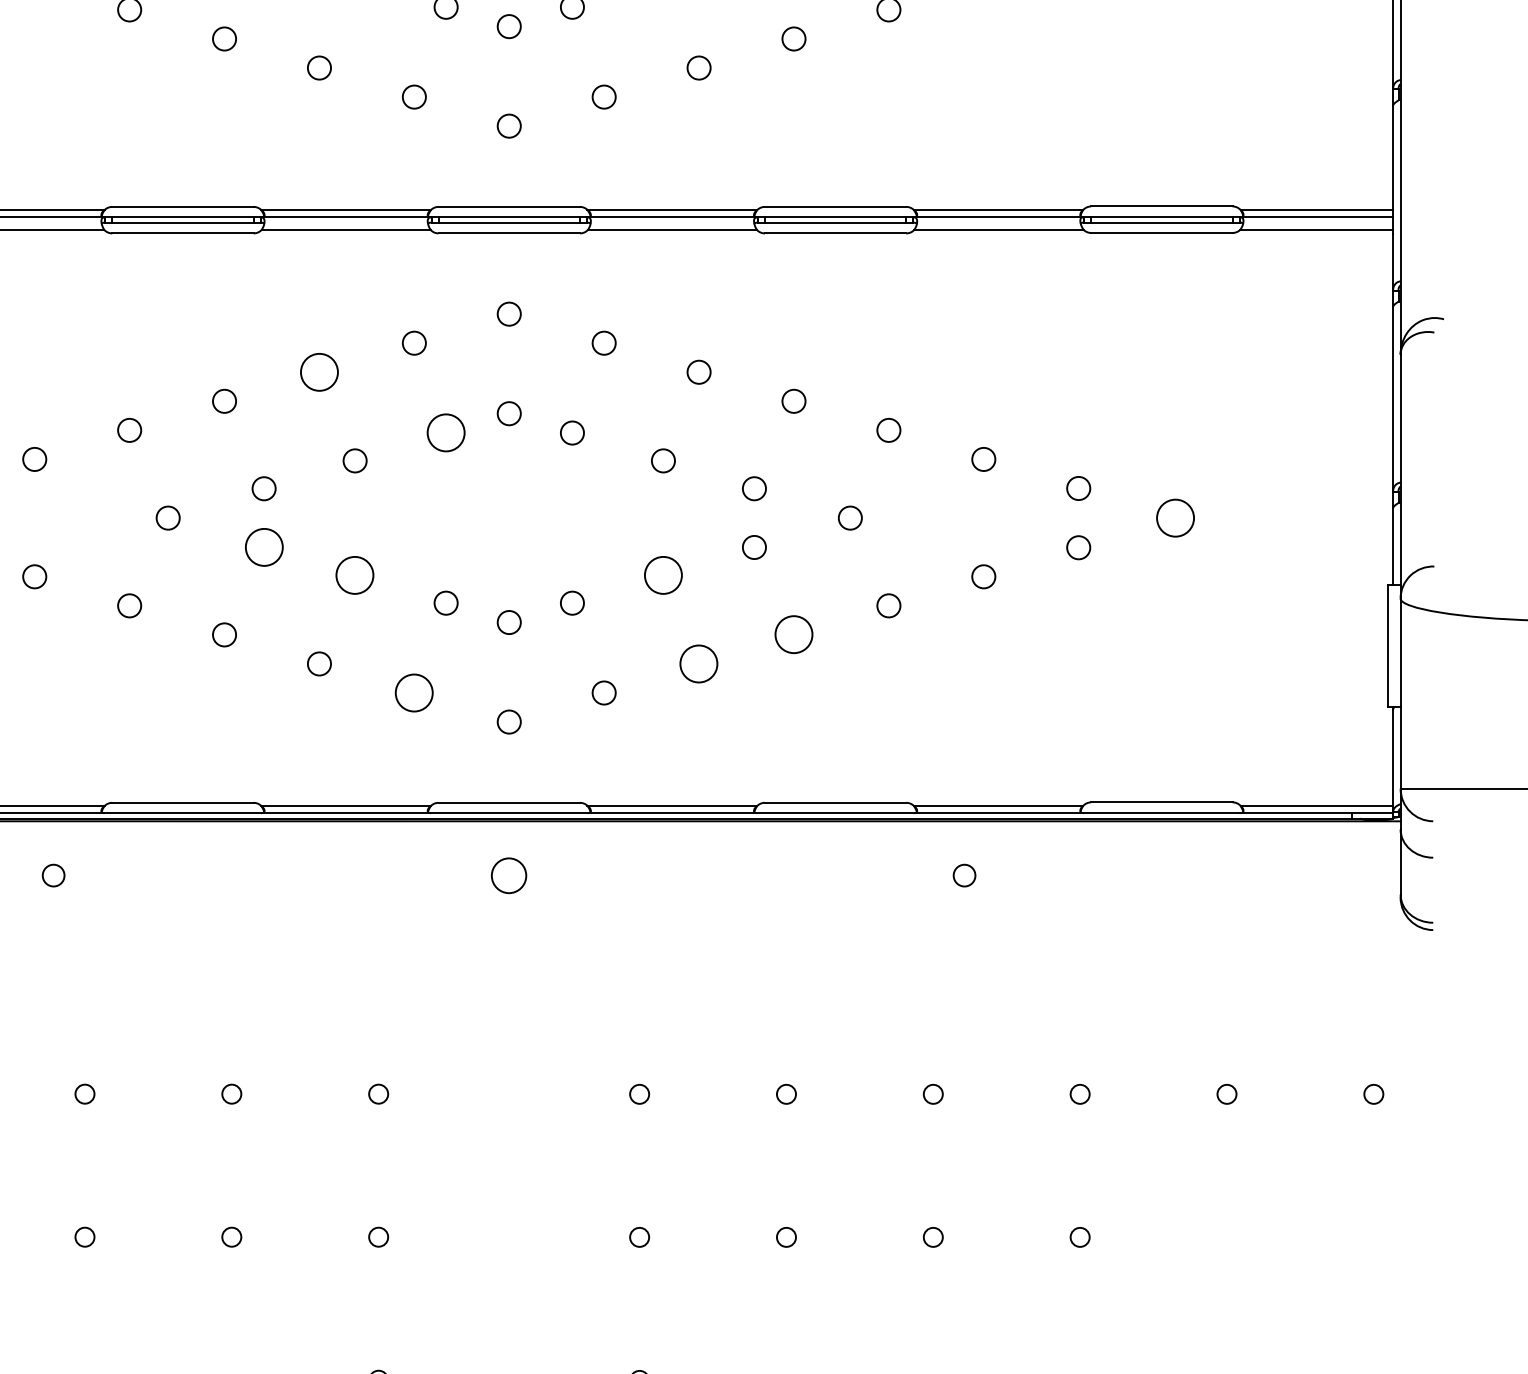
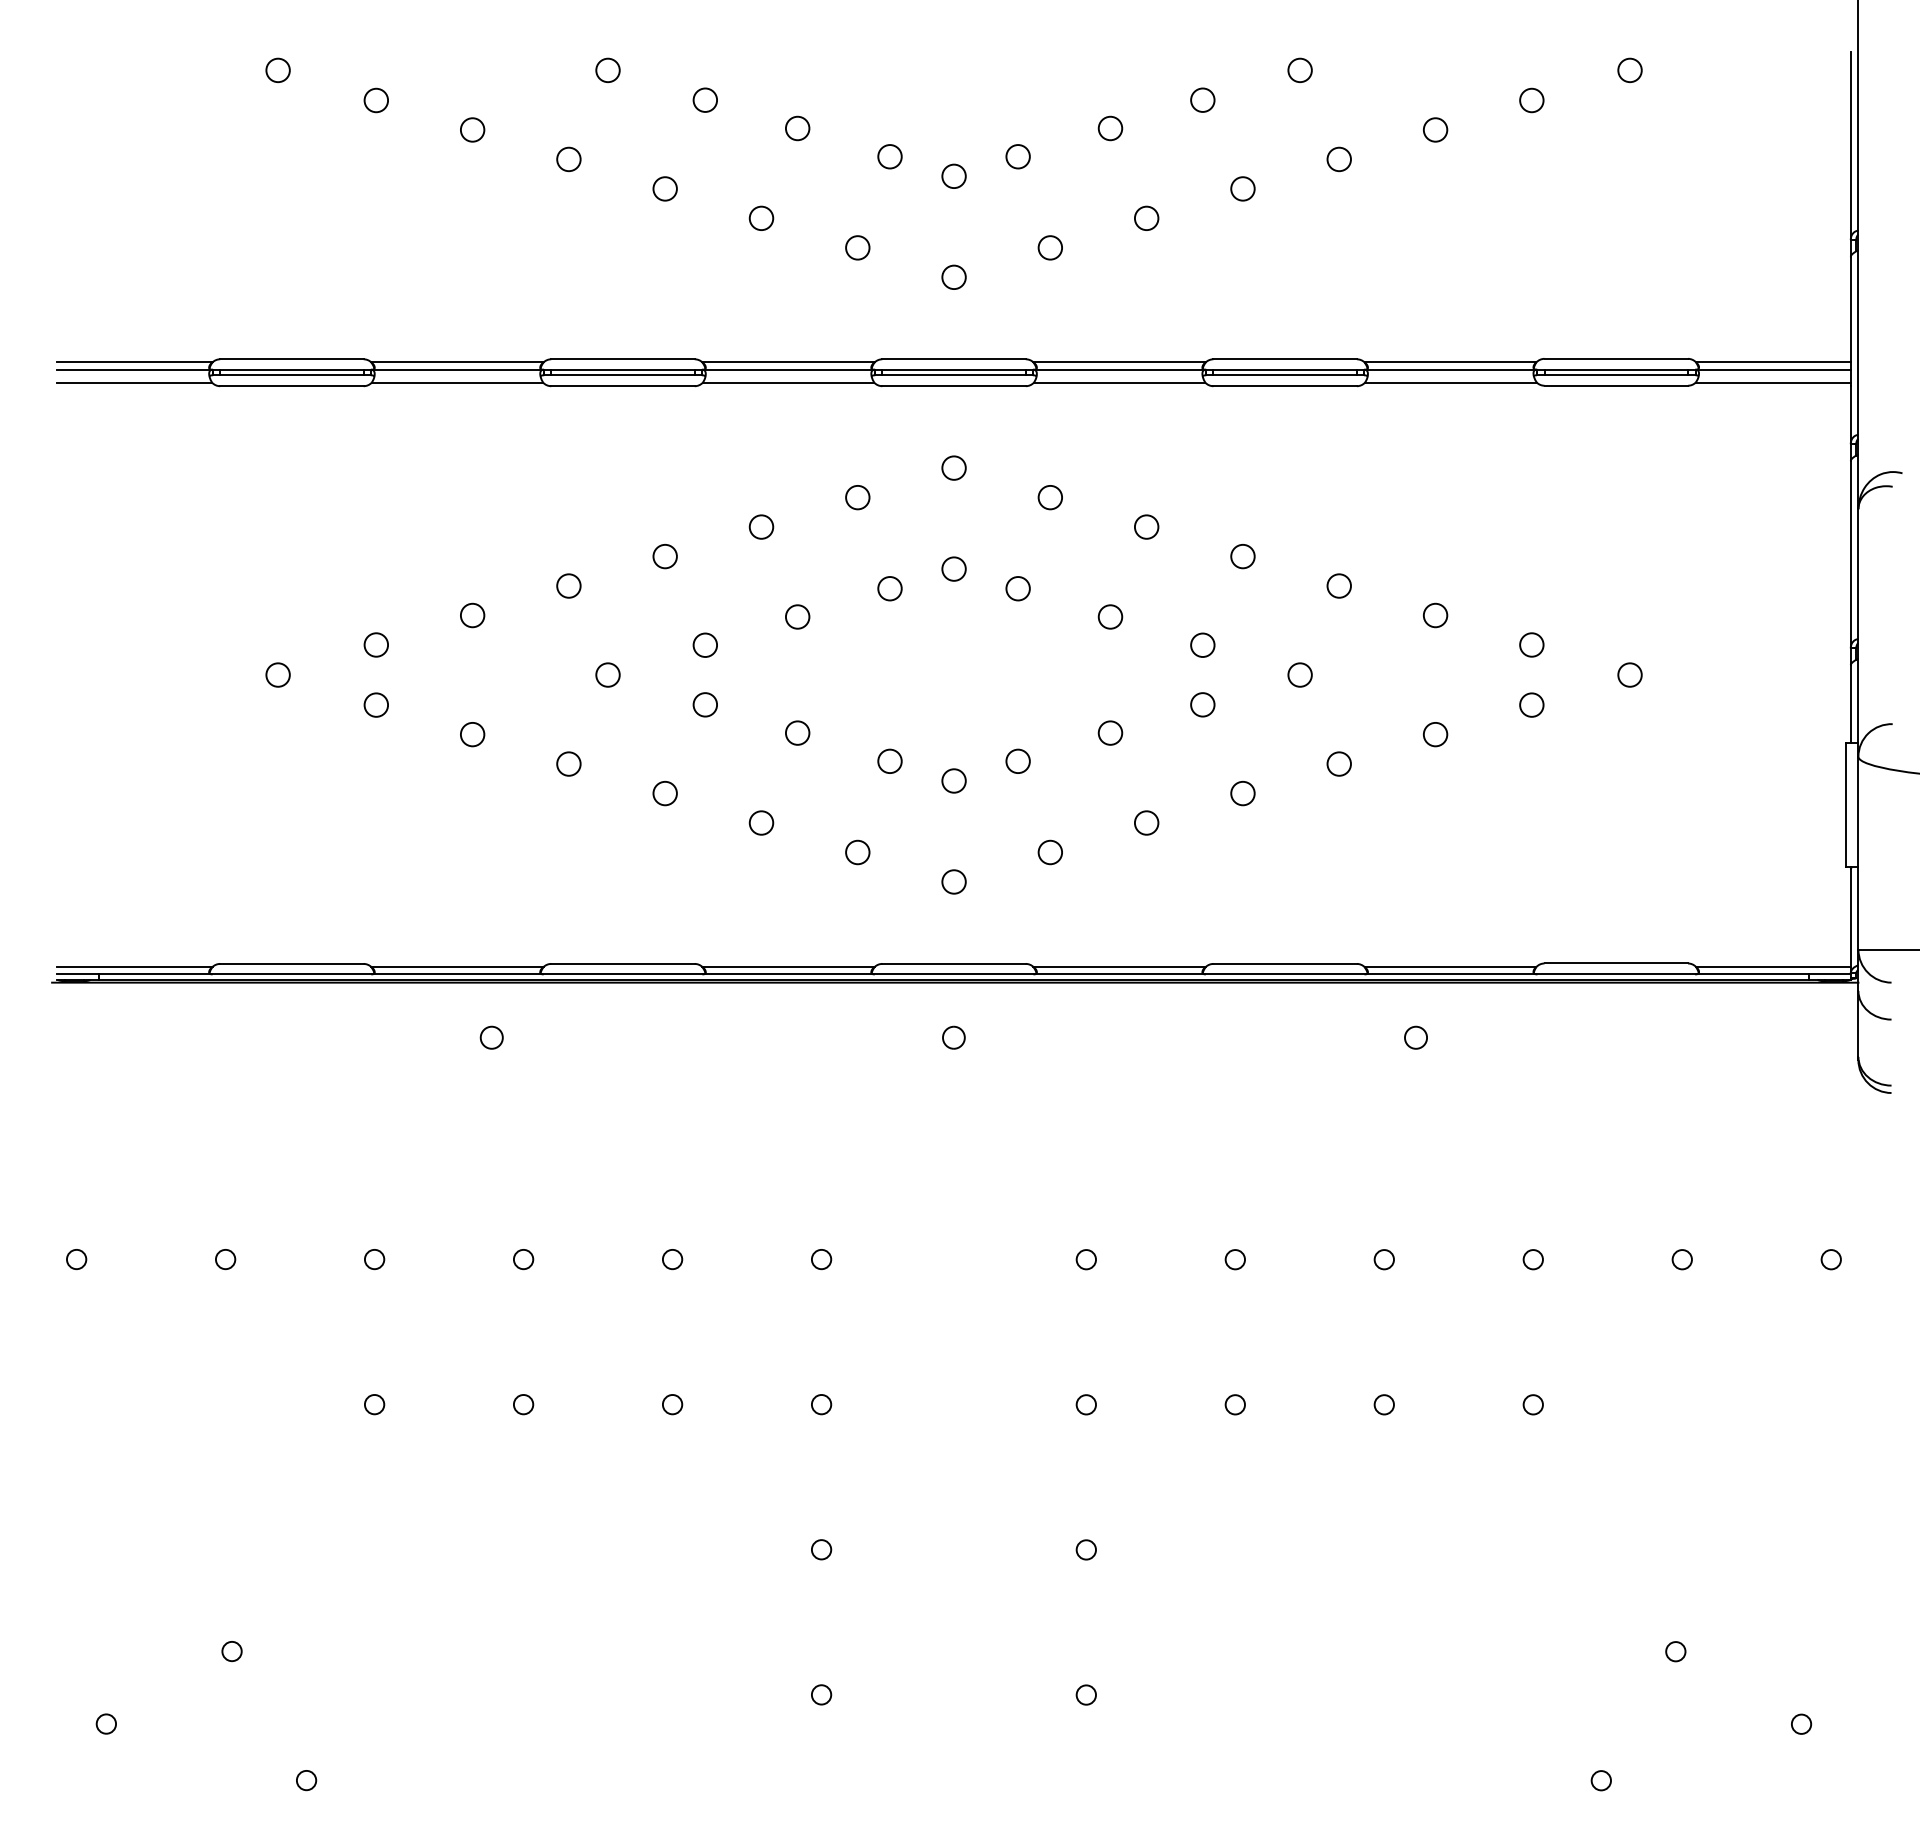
circle: (319, 371) -> (761, 526), size x0.62
circle: (445, 432) -> (889, 588), size x0.62
circle: (1174, 517) -> (1629, 674), size x0.62
circle: (263, 547) -> (704, 704), size x0.62
circle: (354, 574) -> (797, 732), size x0.62
circle: (663, 574) -> (1110, 732), size x0.62
circle: (793, 634) -> (1242, 793), size x0.62
circle: (698, 663) -> (1146, 822), size x0.62
circle: (414, 693) -> (857, 852), size x0.62
part: (508, 875) -> (953, 1037), size x0.62

